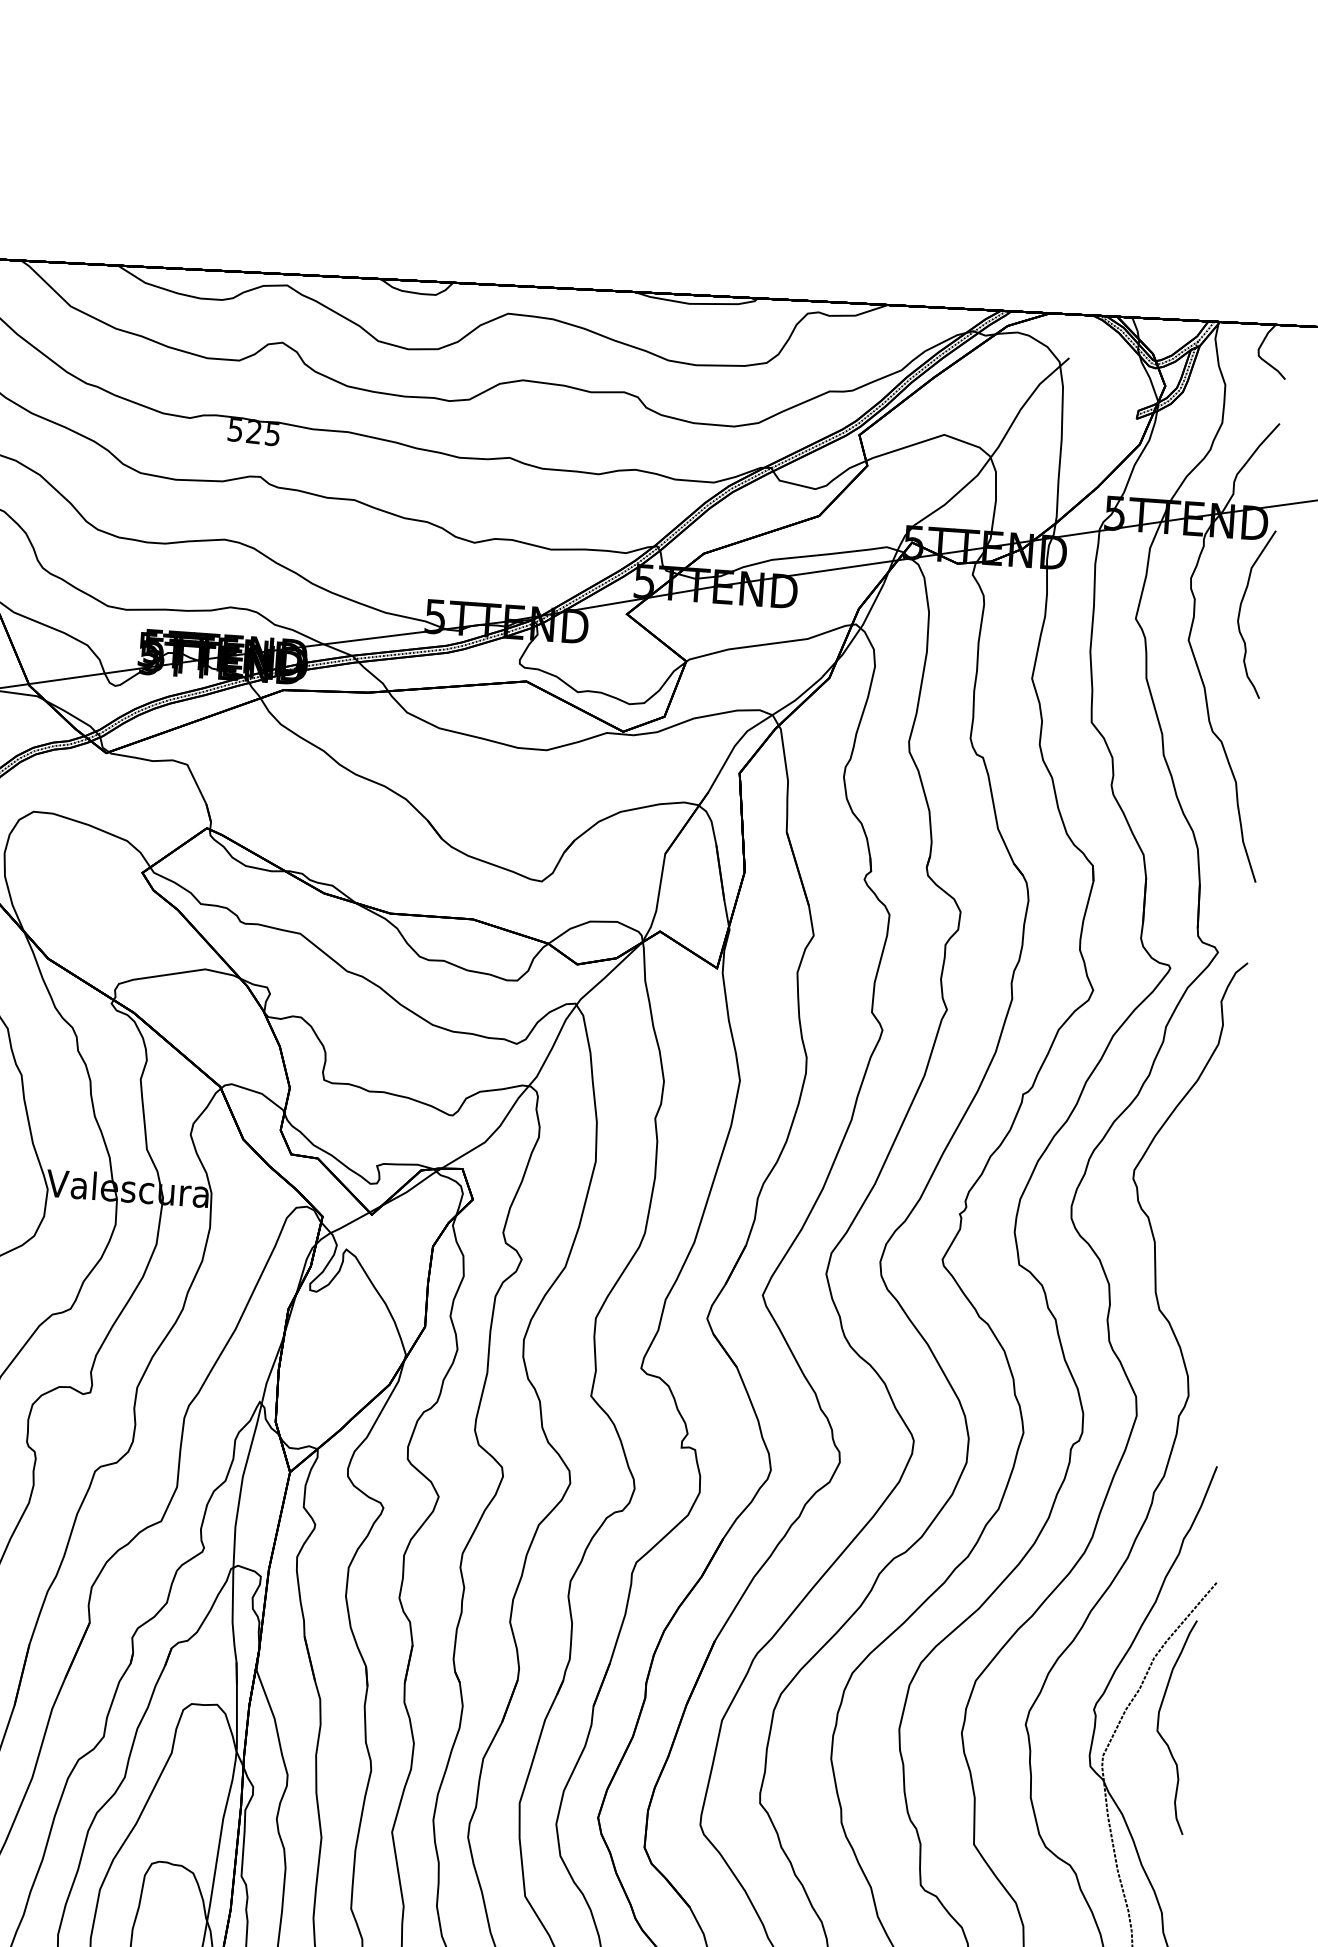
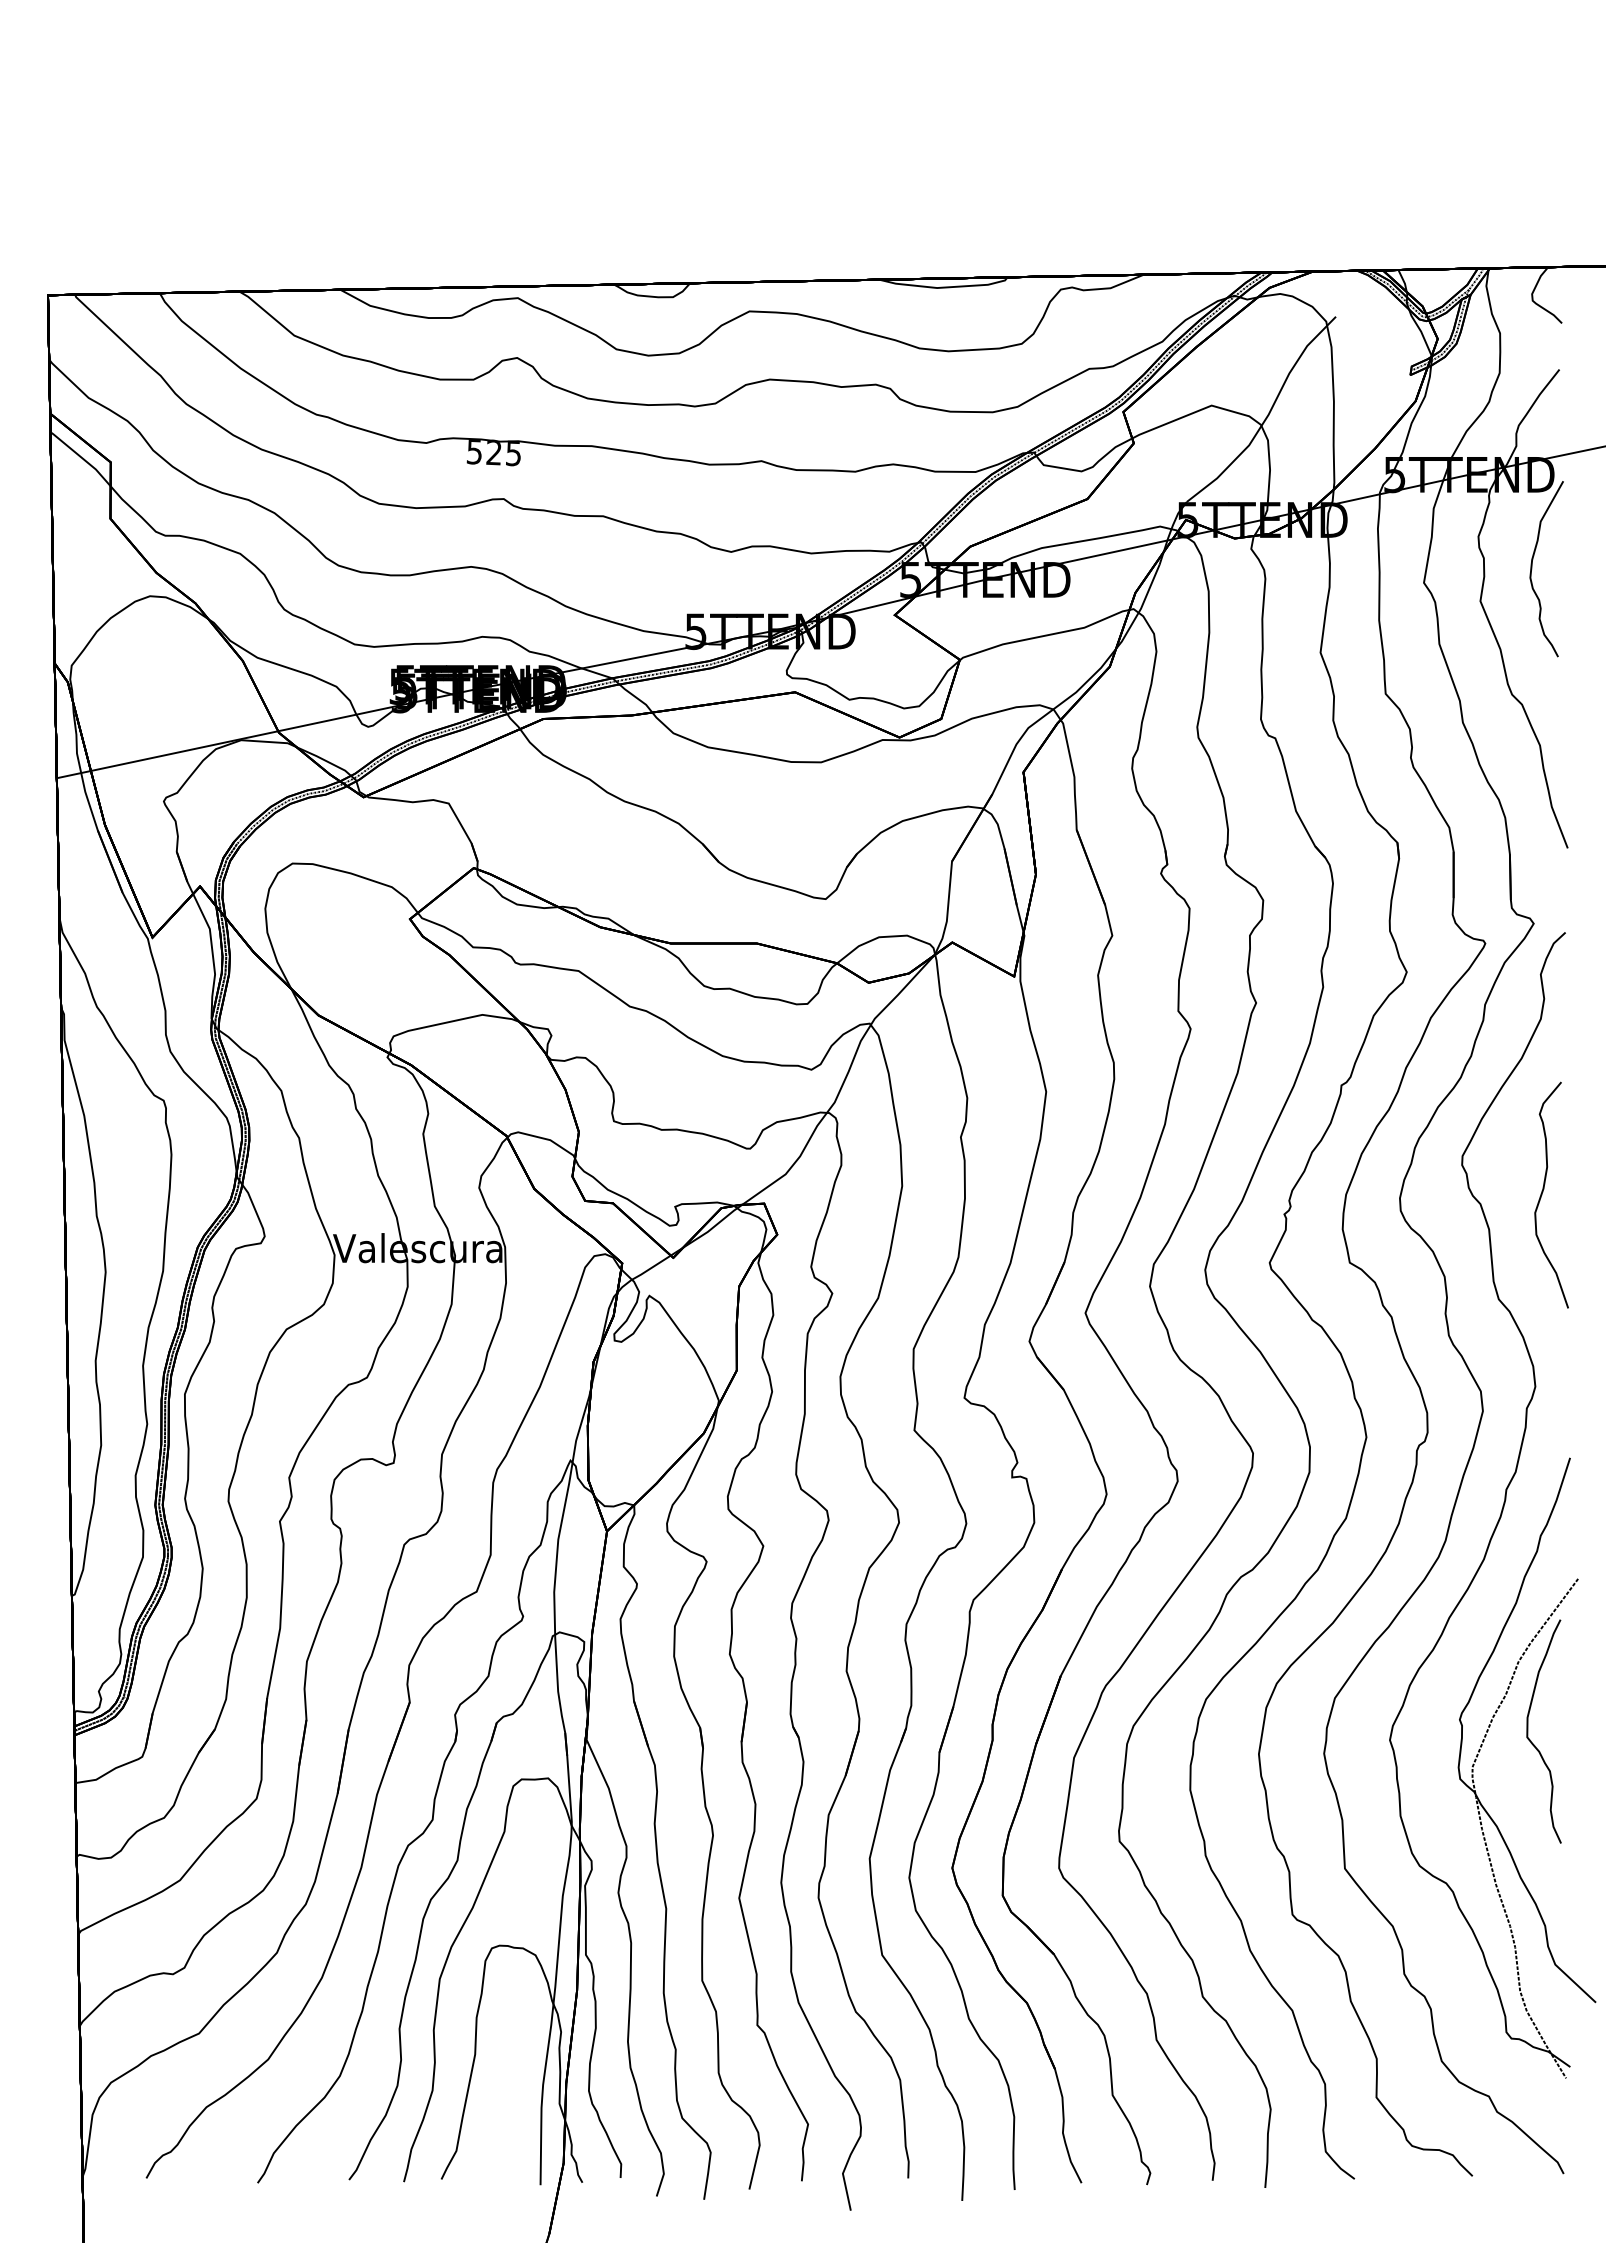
curve: (1209, 1210) -> (1543, 1192), added

